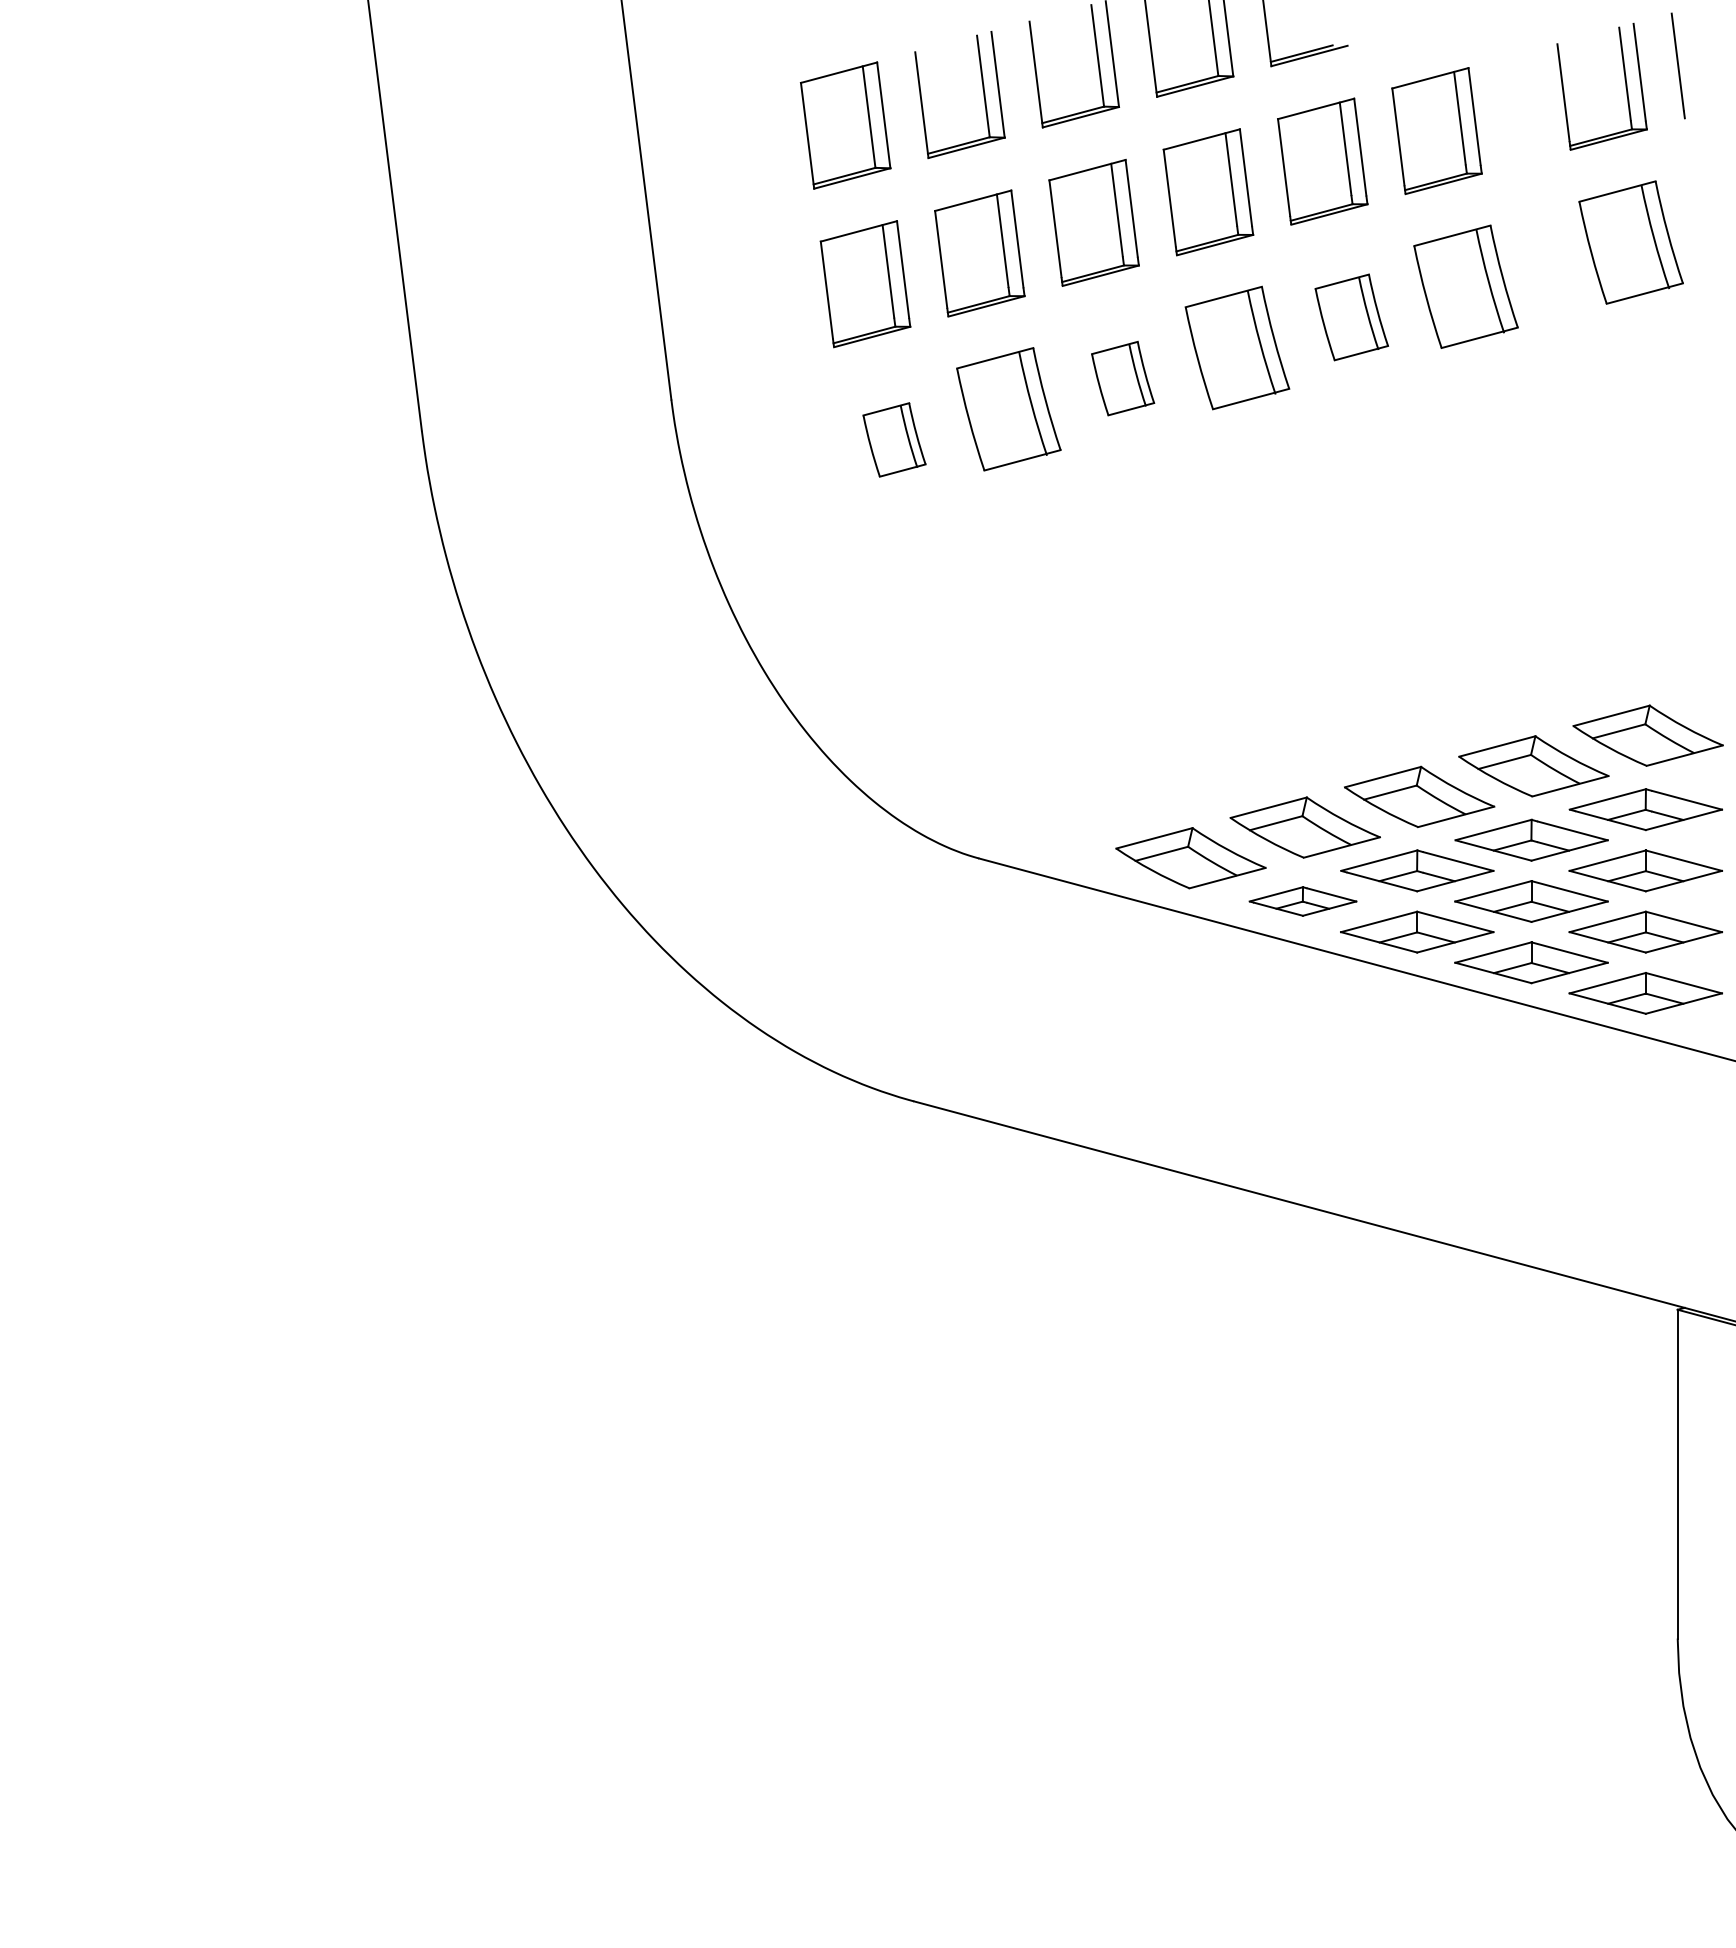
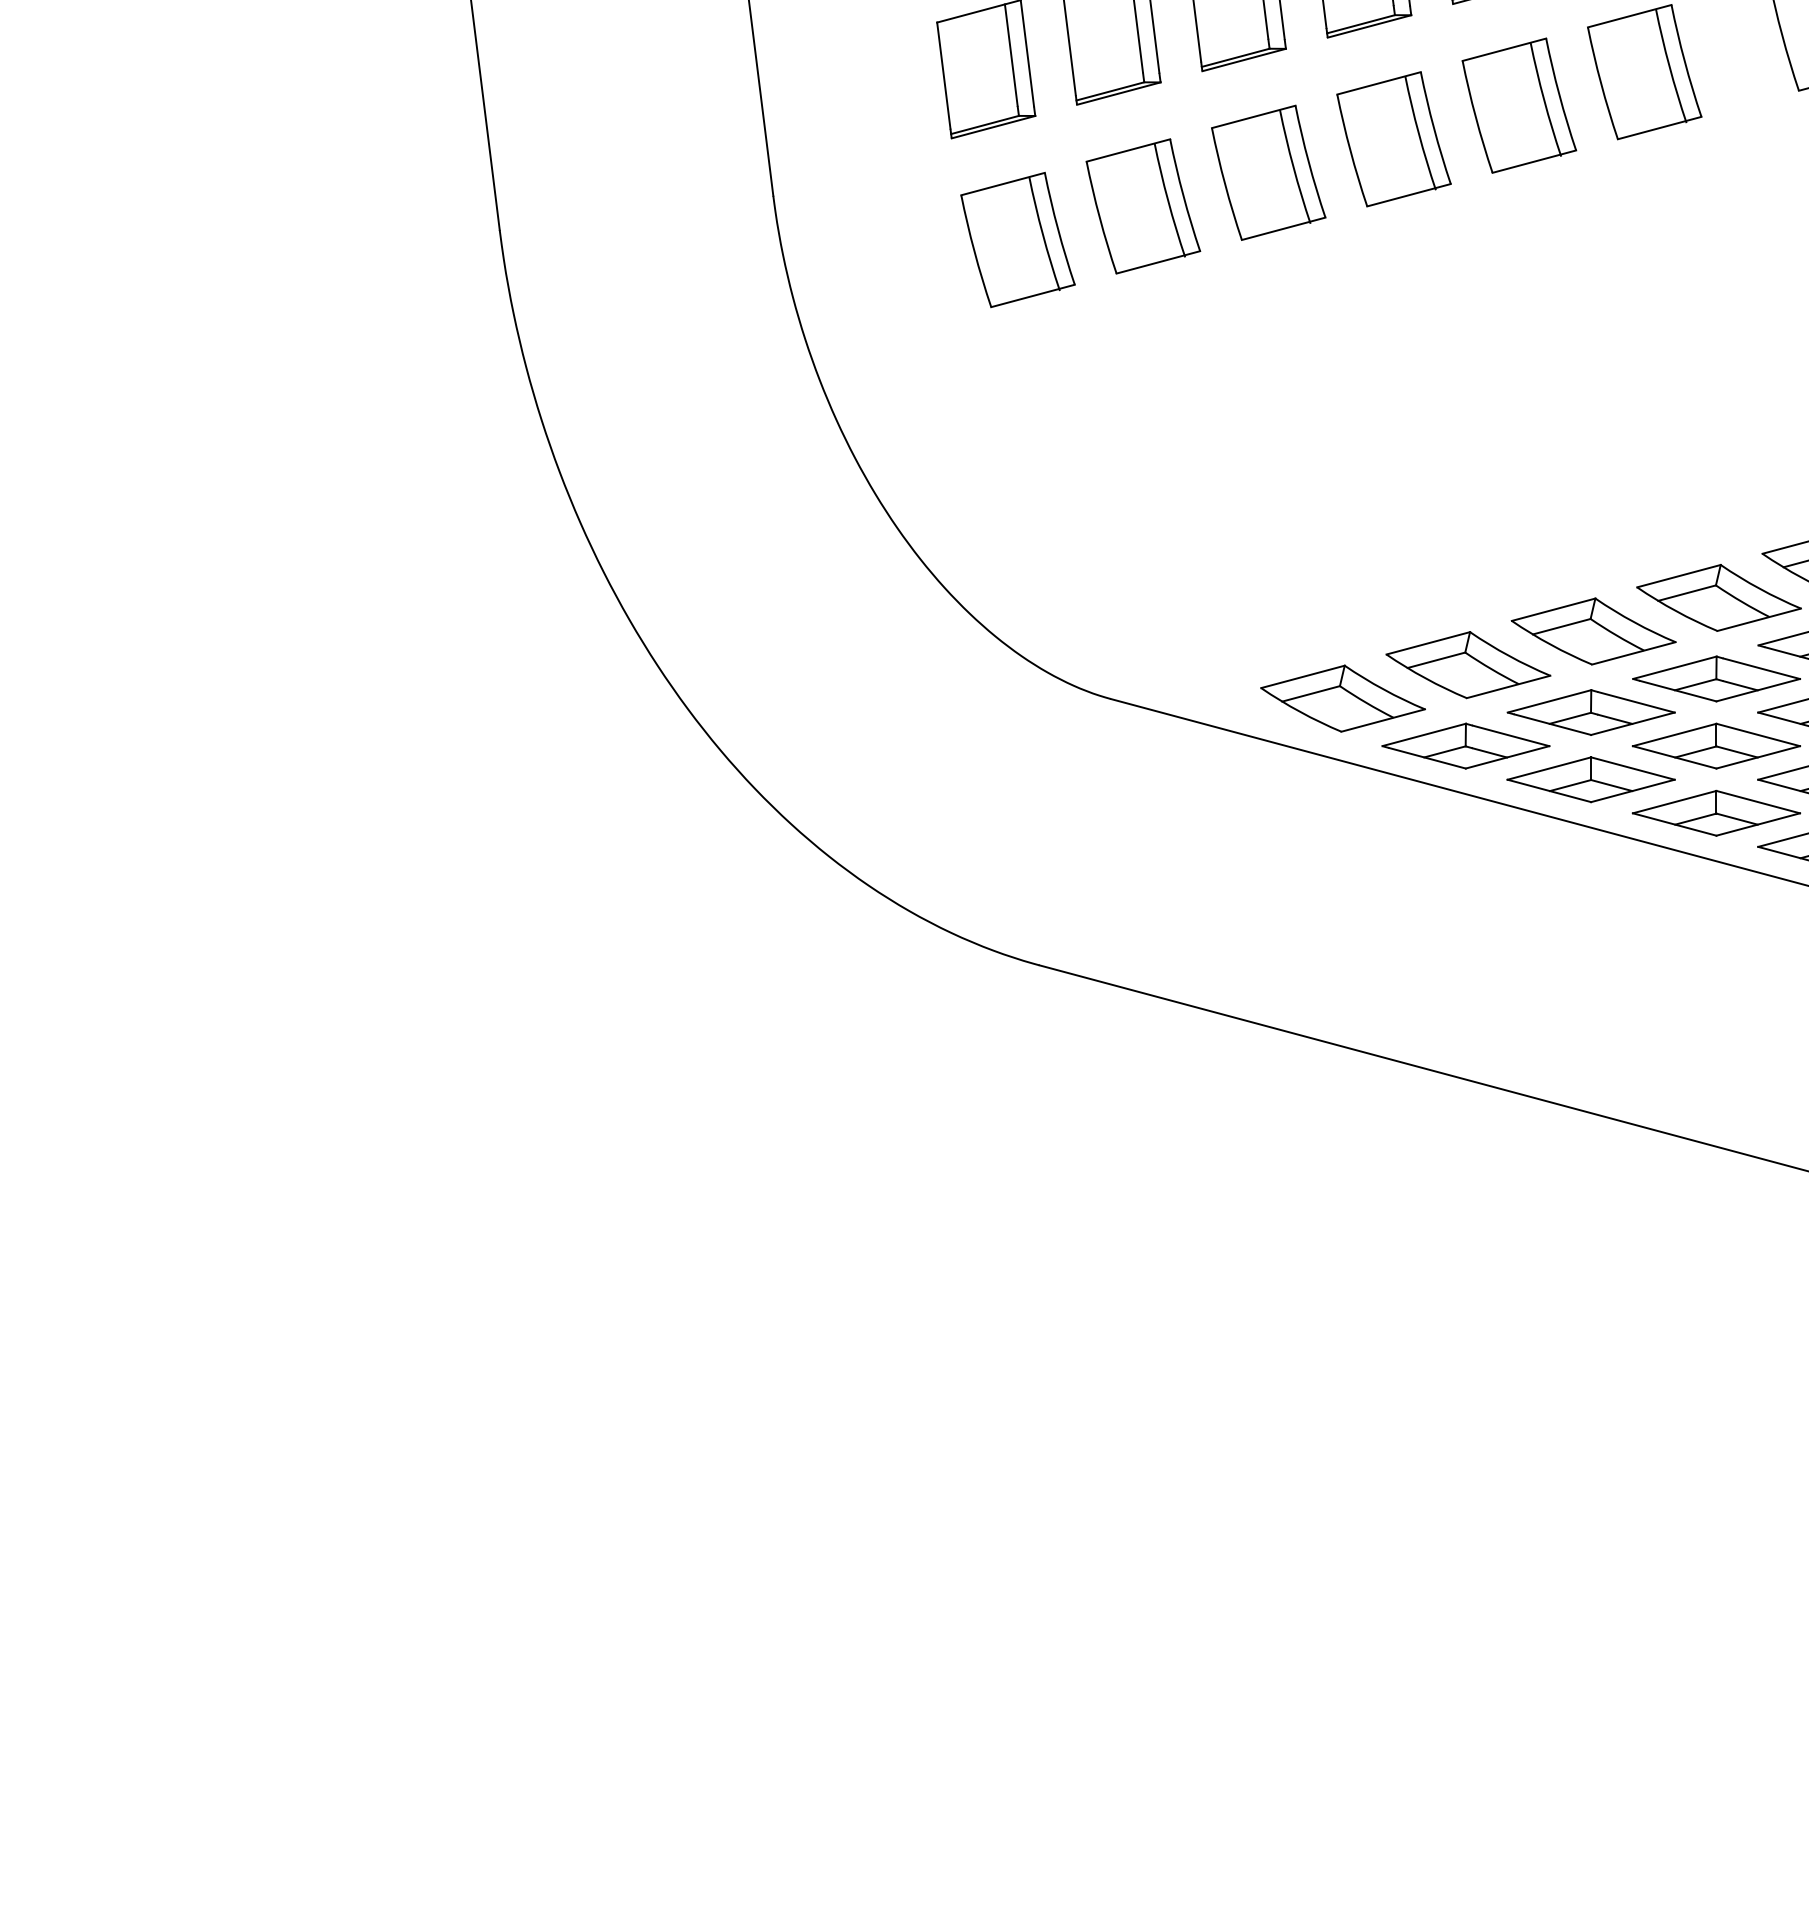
part: (1351, 317) -> (1519, 105), size x1.43
part: (1122, 378) -> (1267, 172), size x1.67
part: (894, 439) -> (1017, 239), size x1.67
part: (1302, 901) -> (1465, 746), size x1.43

